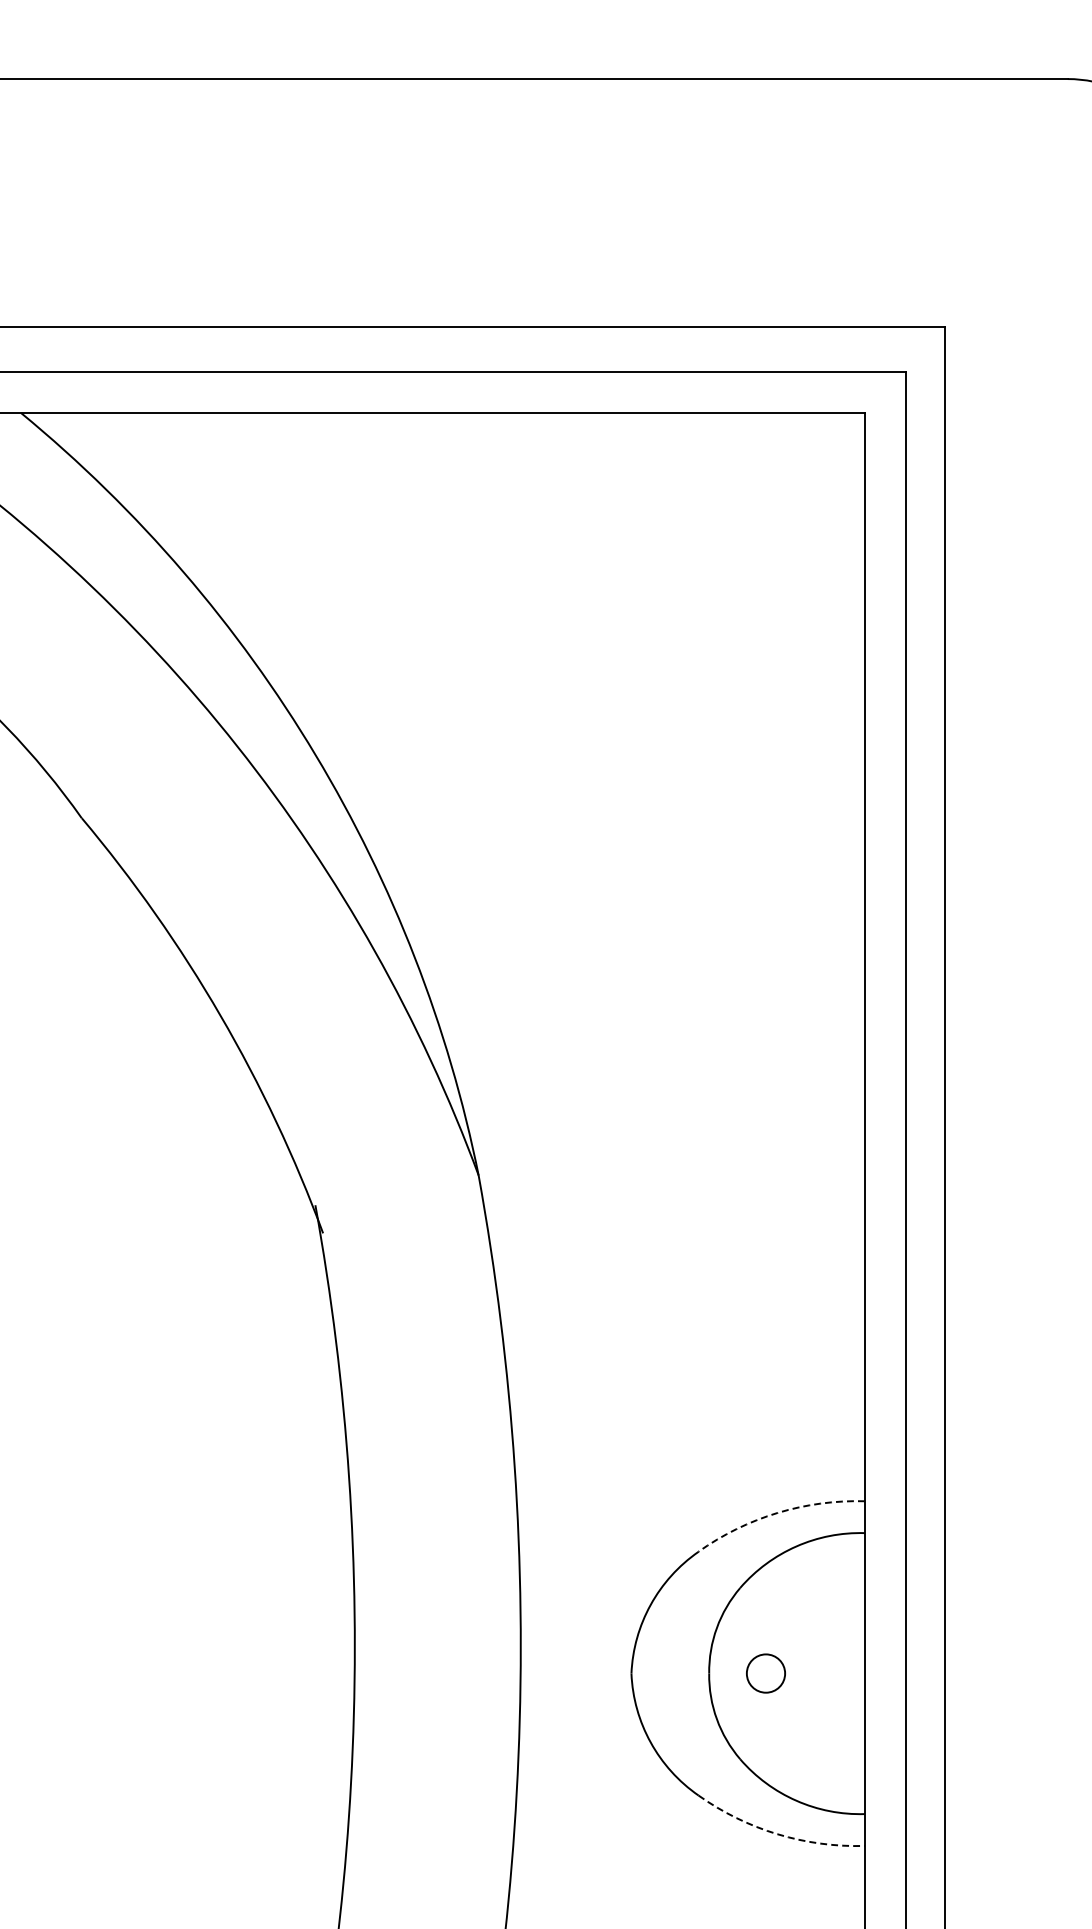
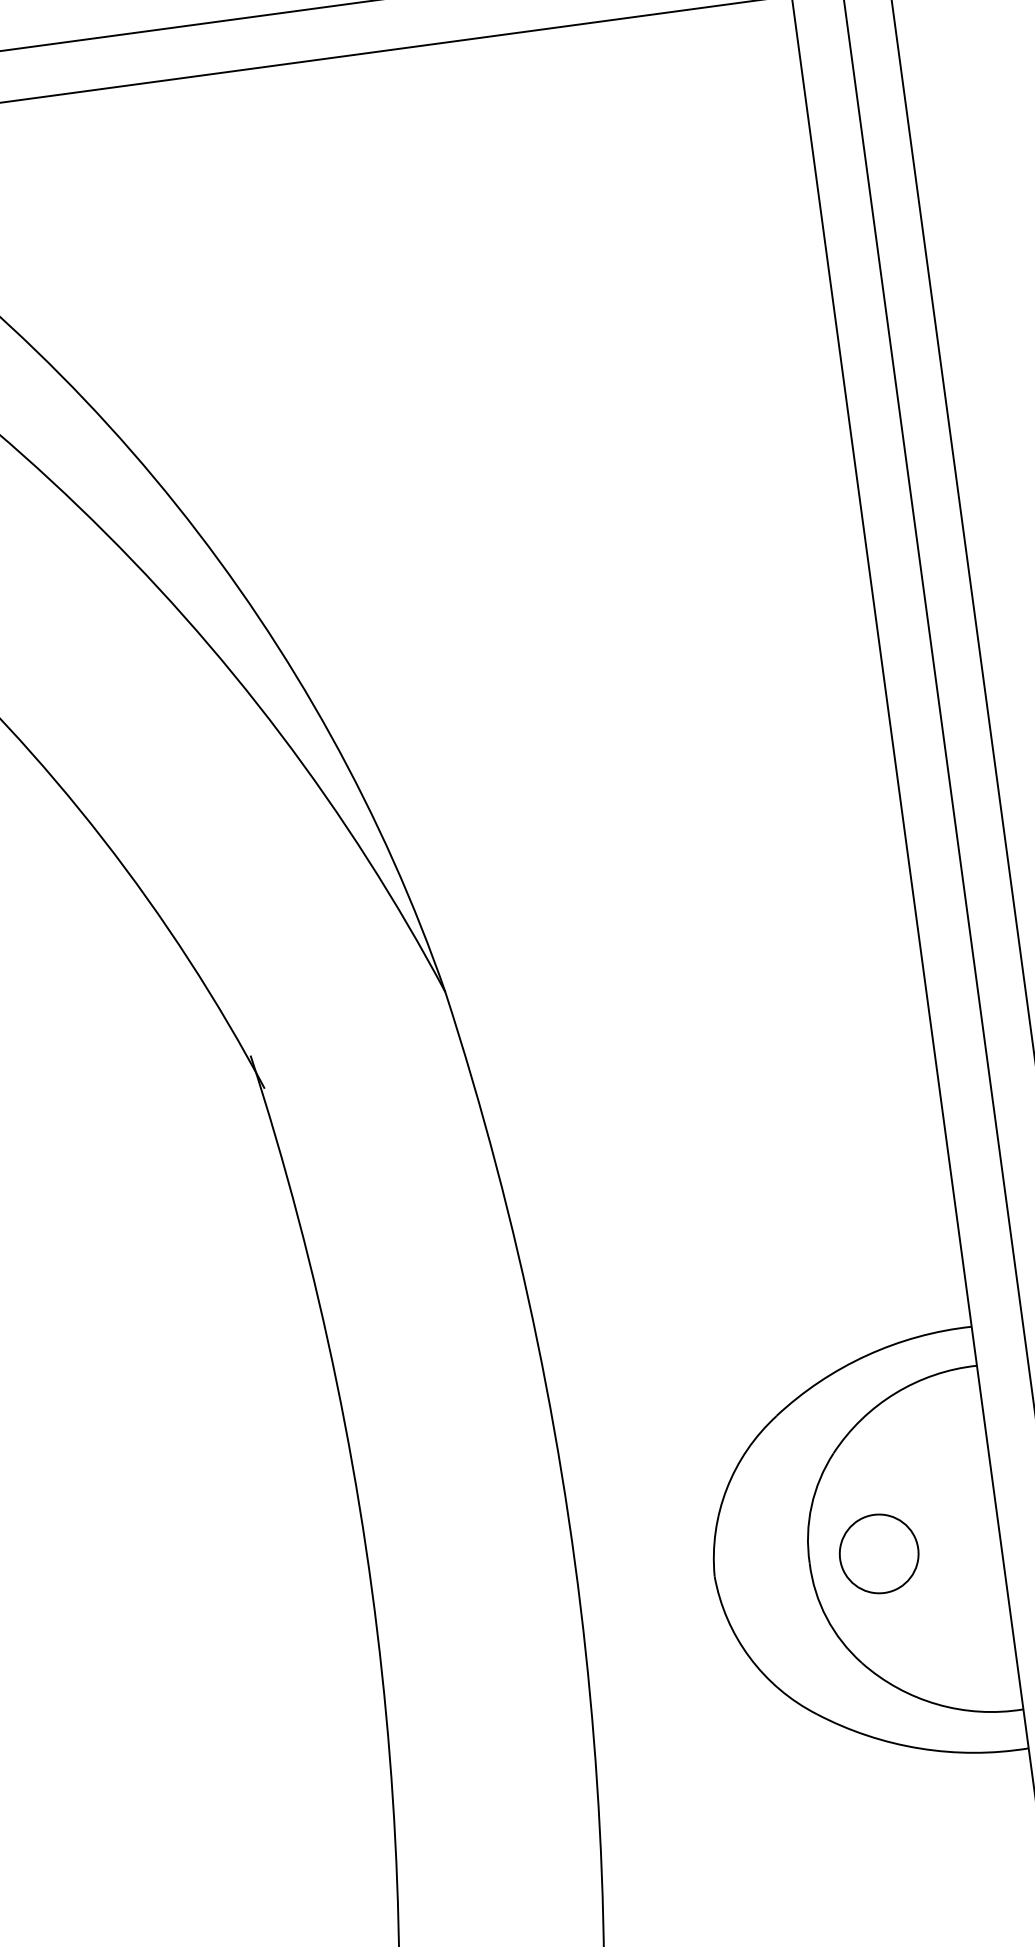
arc: (777, 1512) -> (866, 1354), dashed -> solid
circle: (765, 1673) -> (878, 1553), size x1.67
arc: (777, 1834) -> (919, 1748), dashed -> solid

